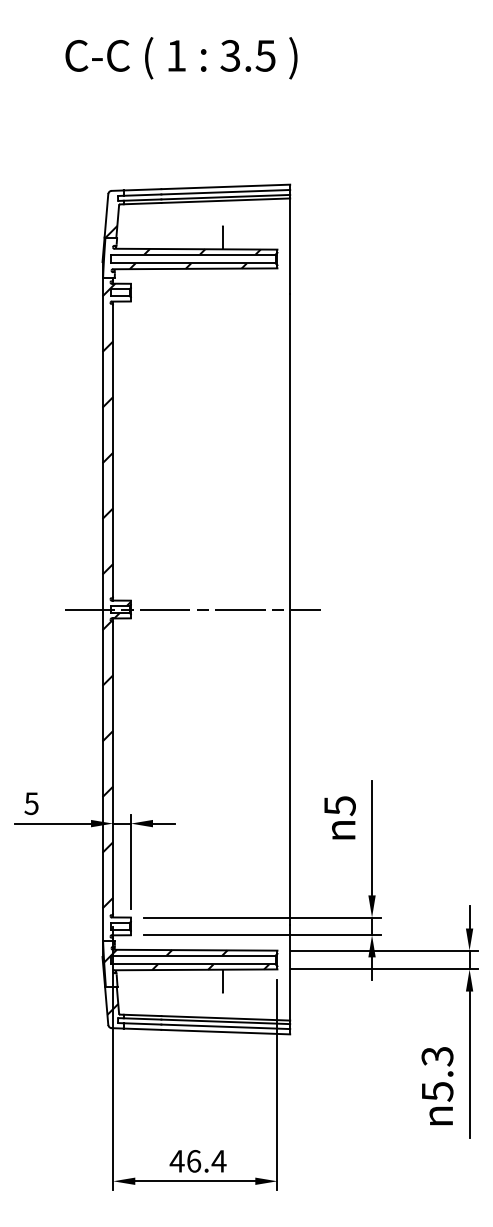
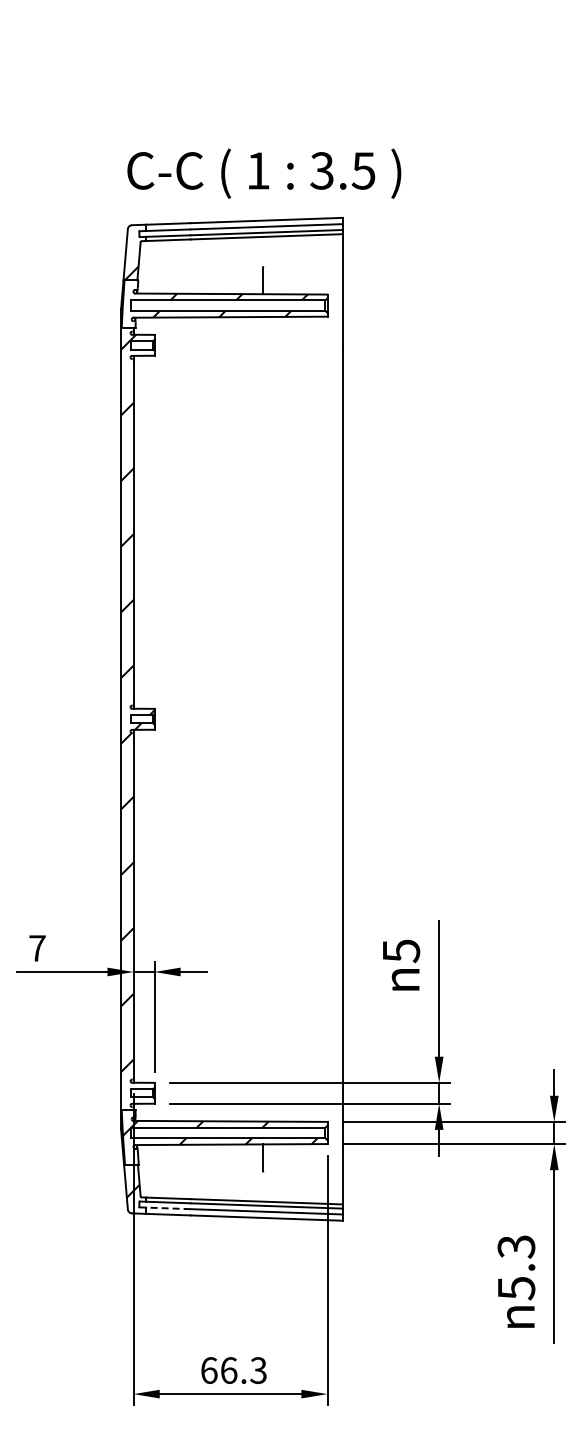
text: (181, 58) -> (264, 173), moved
line: (192, 609) -> (227, 719), removed
text: (30, 803) -> (36, 948), 5 -> 7
line: (141, 1024) -> (167, 1208), solid -> dashed
text: (197, 1161) -> (233, 1370), 46.4 -> 66.3

